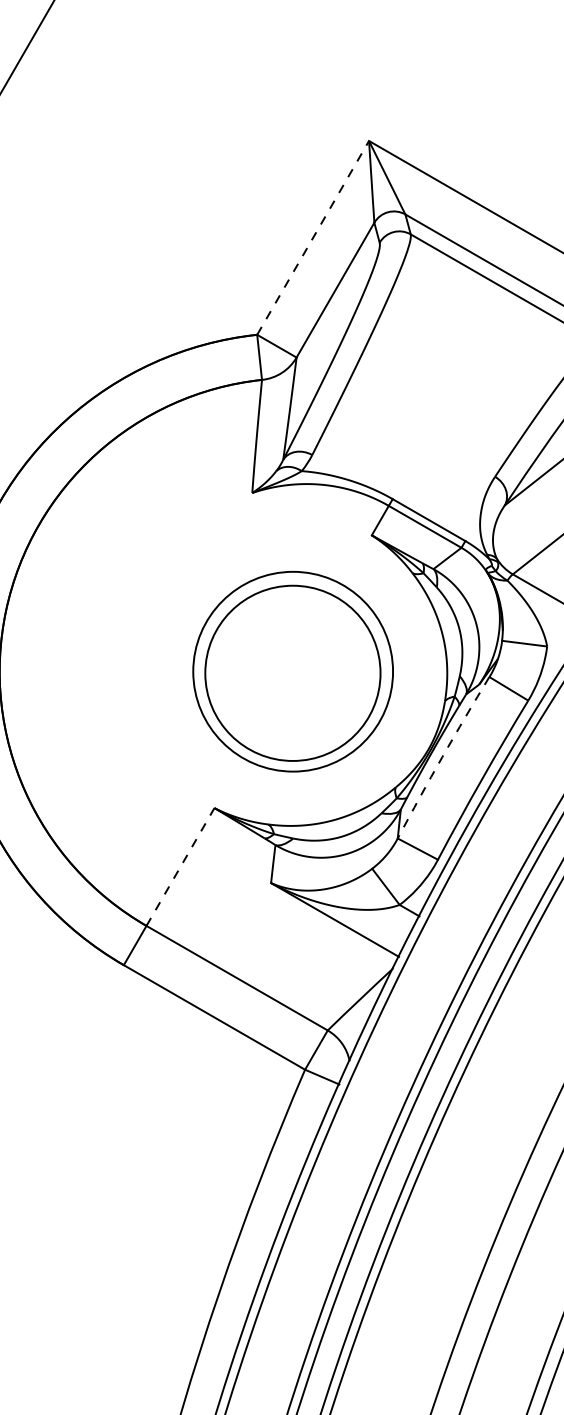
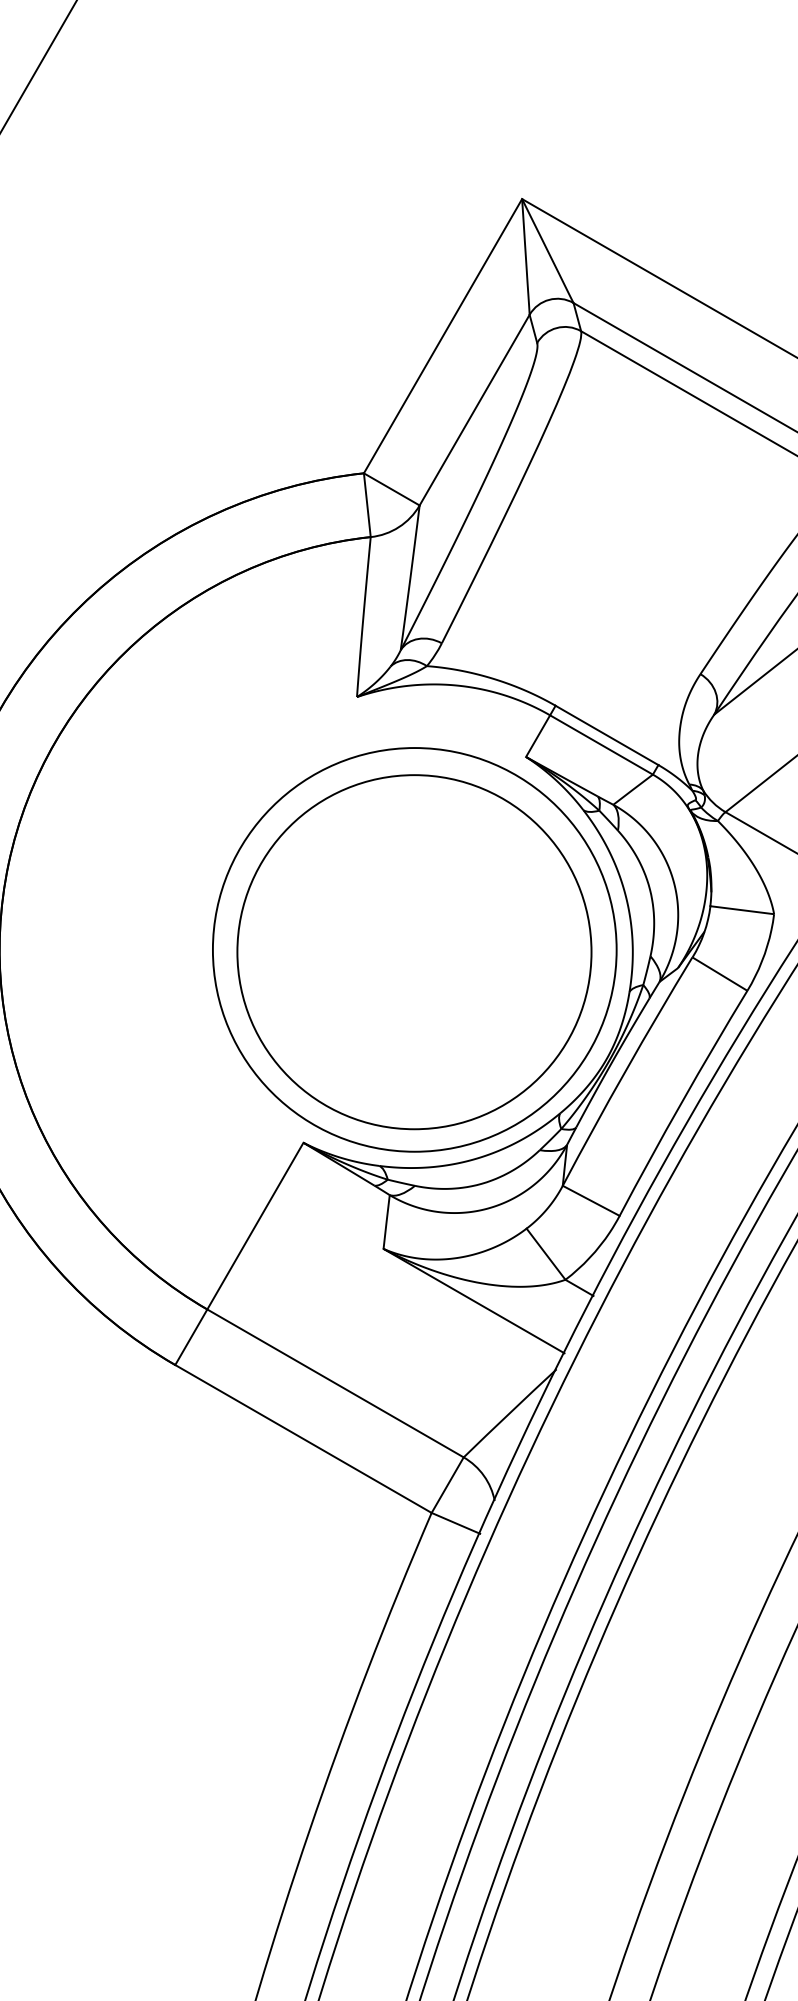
line: (313, 237) -> (443, 335), dashed -> solid
circle: (292, 671) -> (414, 949), size x1.43
circle: (292, 673) -> (414, 952), size x1.43
arc: (442, 756) -> (625, 1070), dashed -> solid
line: (180, 866) -> (255, 1225), dashed -> solid

